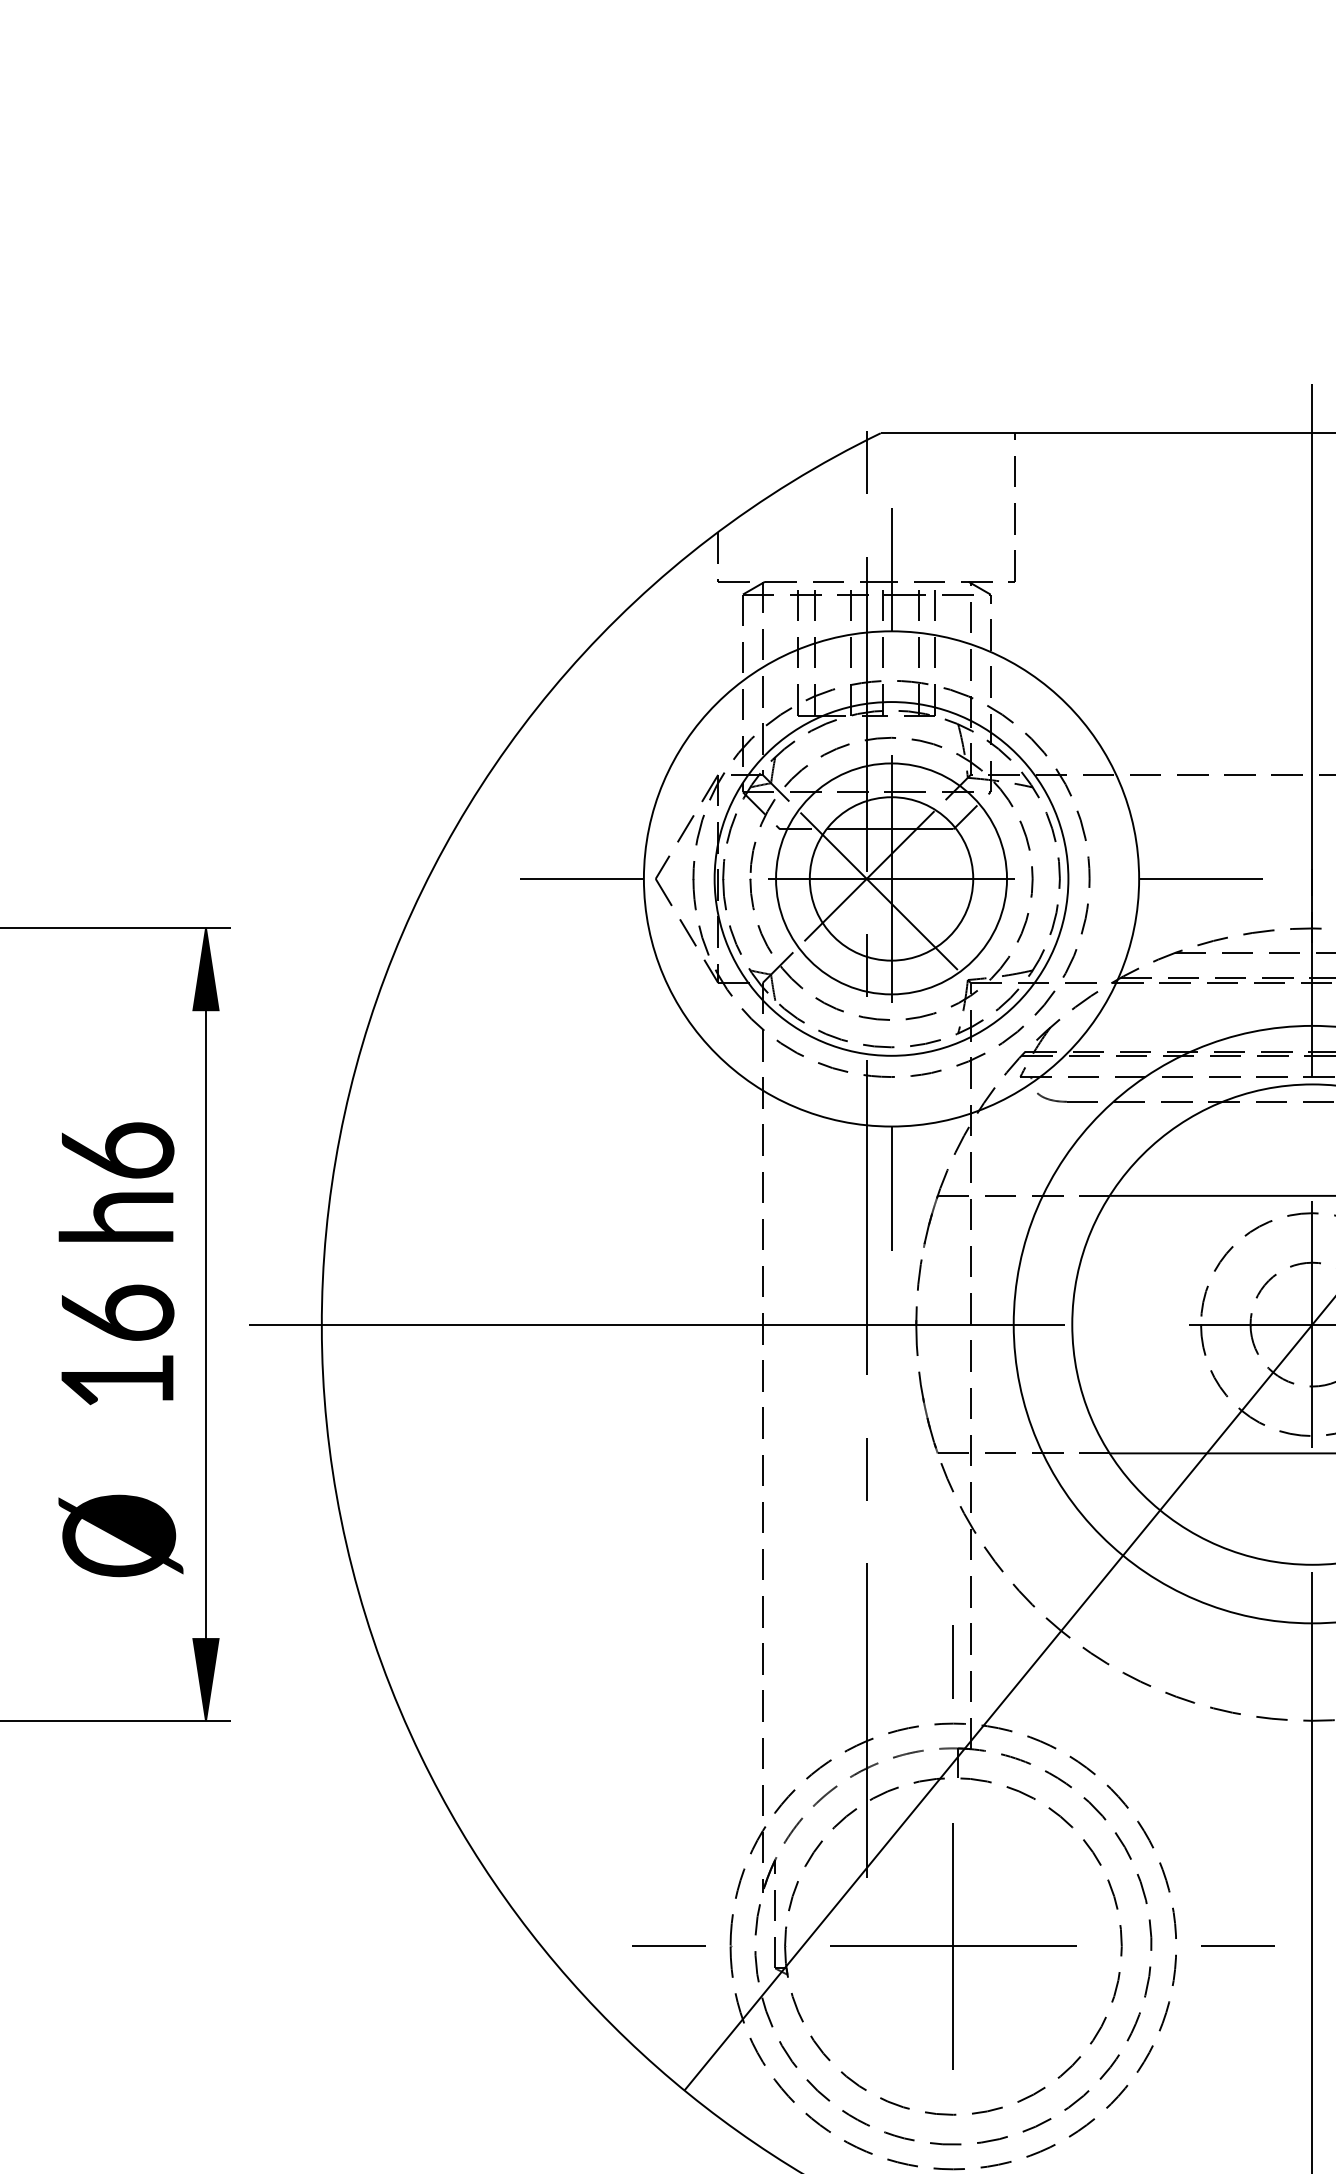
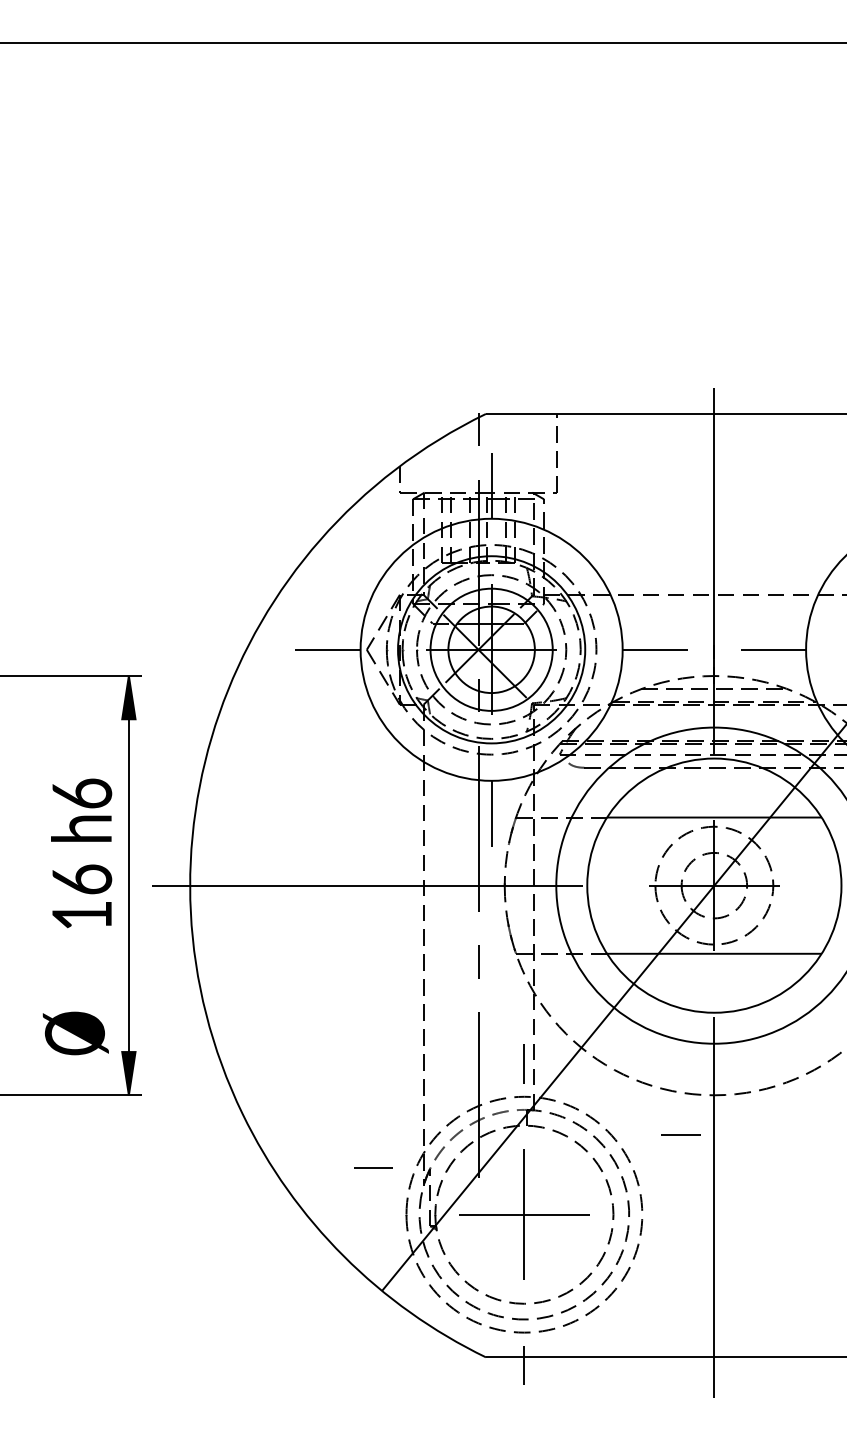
text: (120, 1535) -> (75, 1033), moved
line: (668, 1946) -> (373, 1167), moved
line: (1237, 1946) -> (680, 1134), moved

